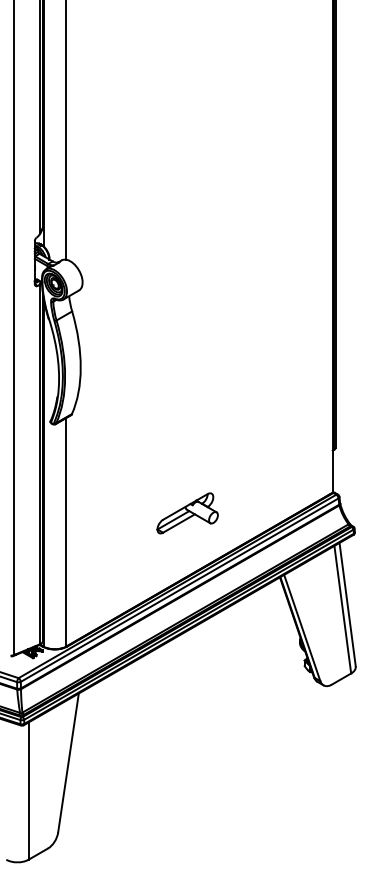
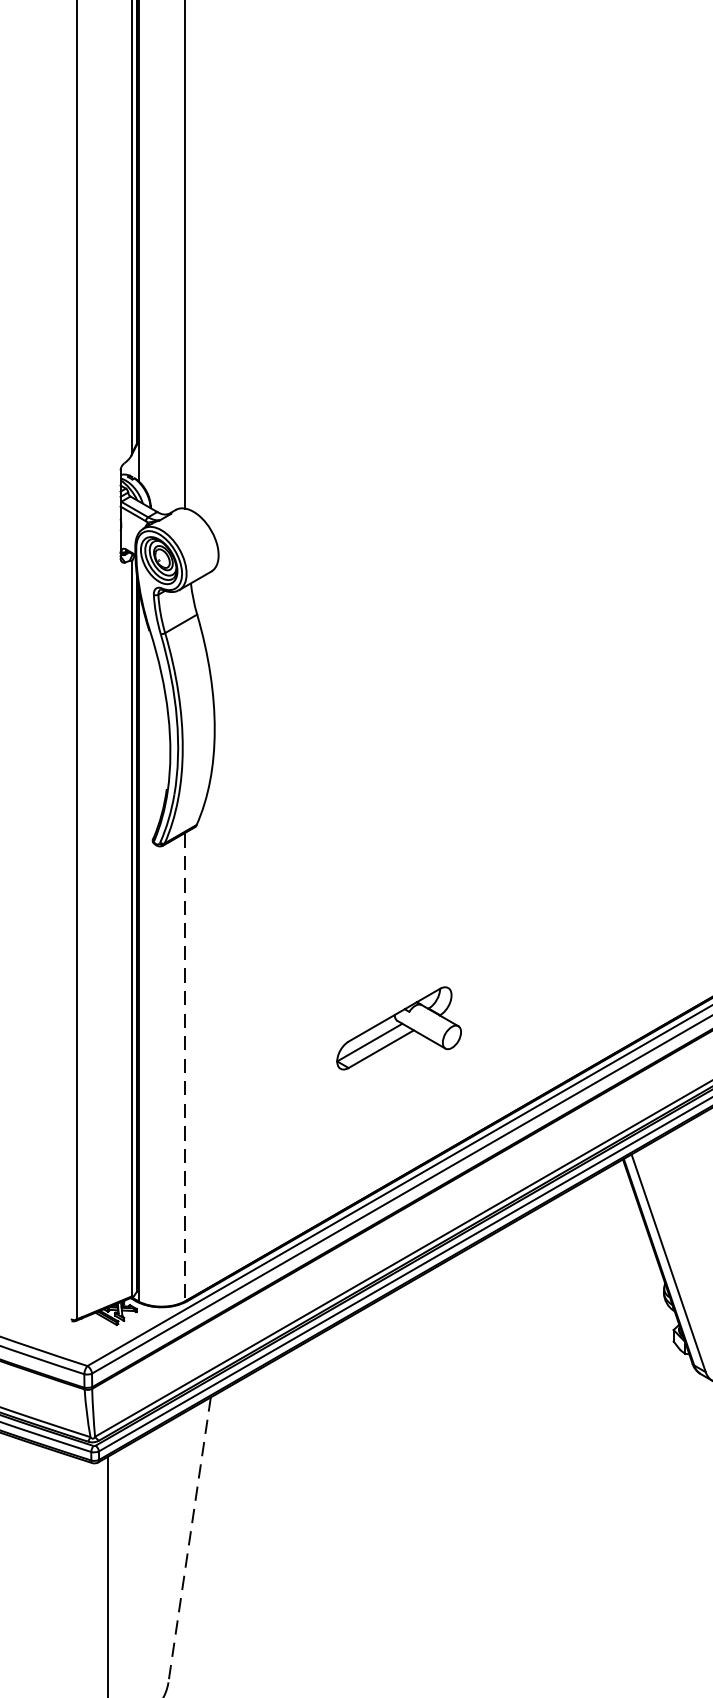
part: (187, 513) -> (398, 1028), moved
line: (66, 532) -> (185, 1067), solid -> dashed
line: (68, 763) -> (189, 1540), solid -> dashed

